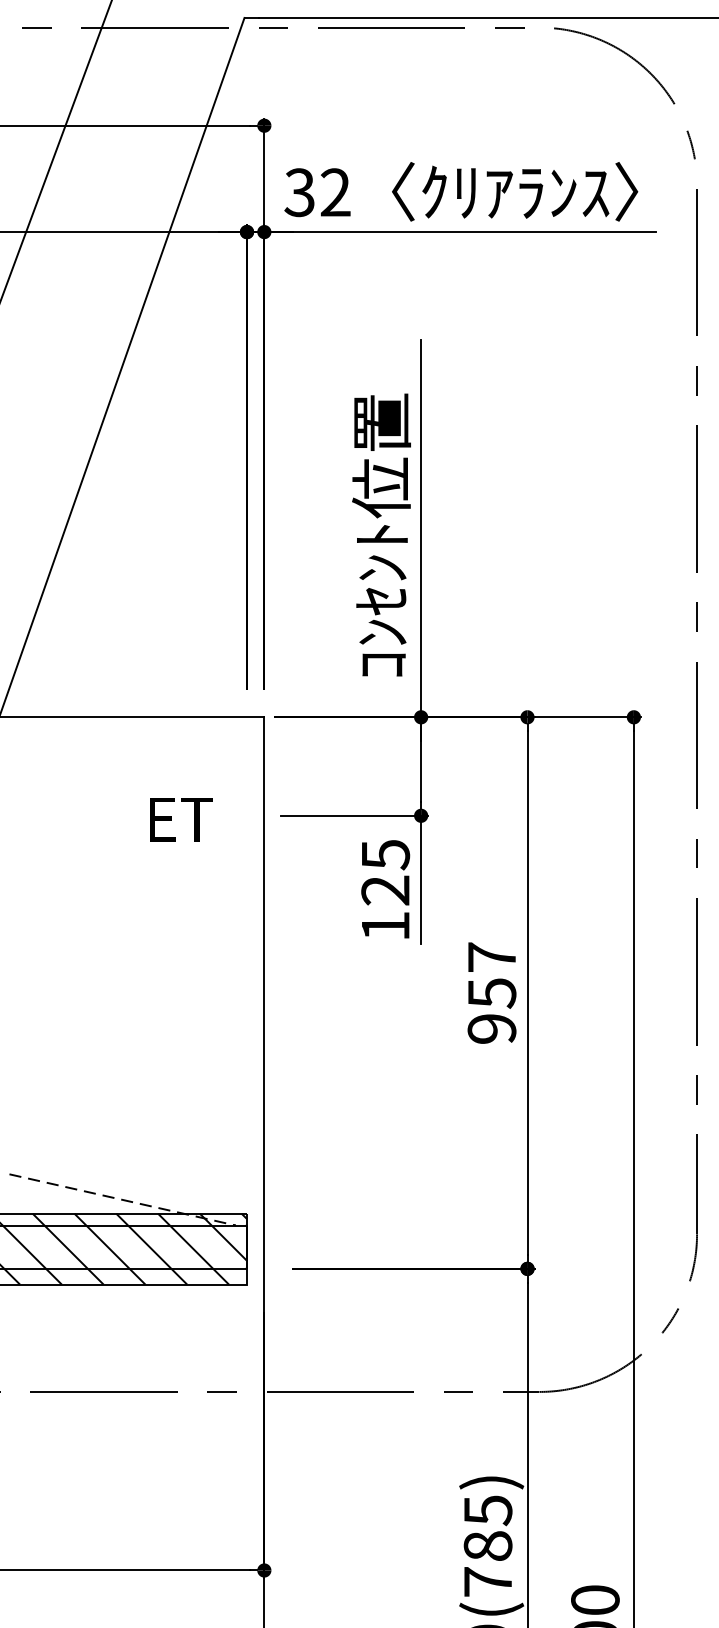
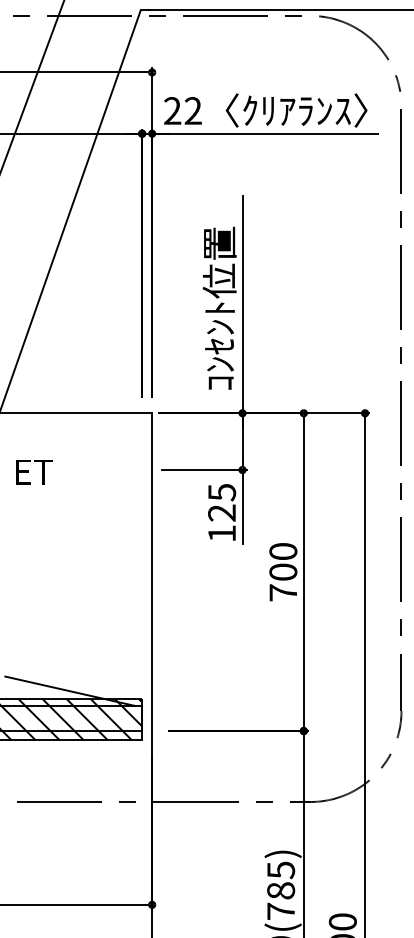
text: (299, 193) -> (172, 111), 32 -> 22
text: (181, 820) -> (34, 472), moved
text: (492, 993) -> (283, 572), 957 -> 700
line: (122, 1200) -> (70, 691), dashed -> solid

